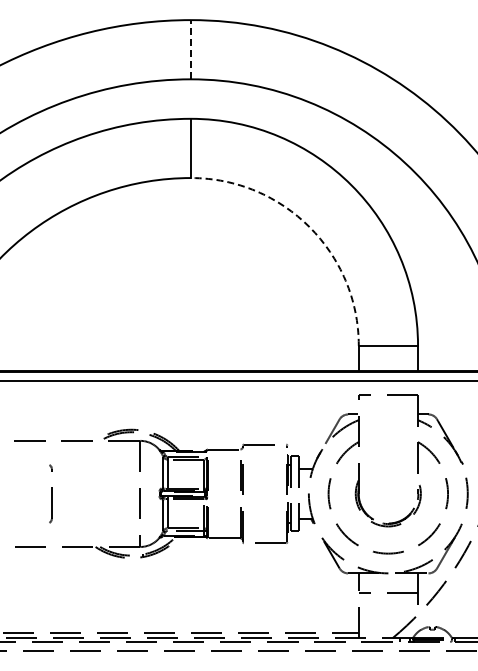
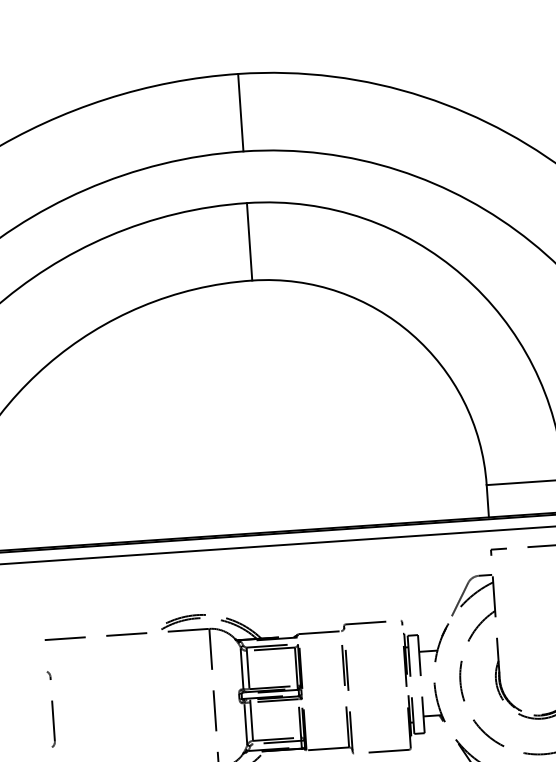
line: (191, 49) -> (241, 112), dashed -> solid
arc: (309, 227) -> (411, 334), dashed -> solid
part: (50, 493) -> (50, 708), moved

